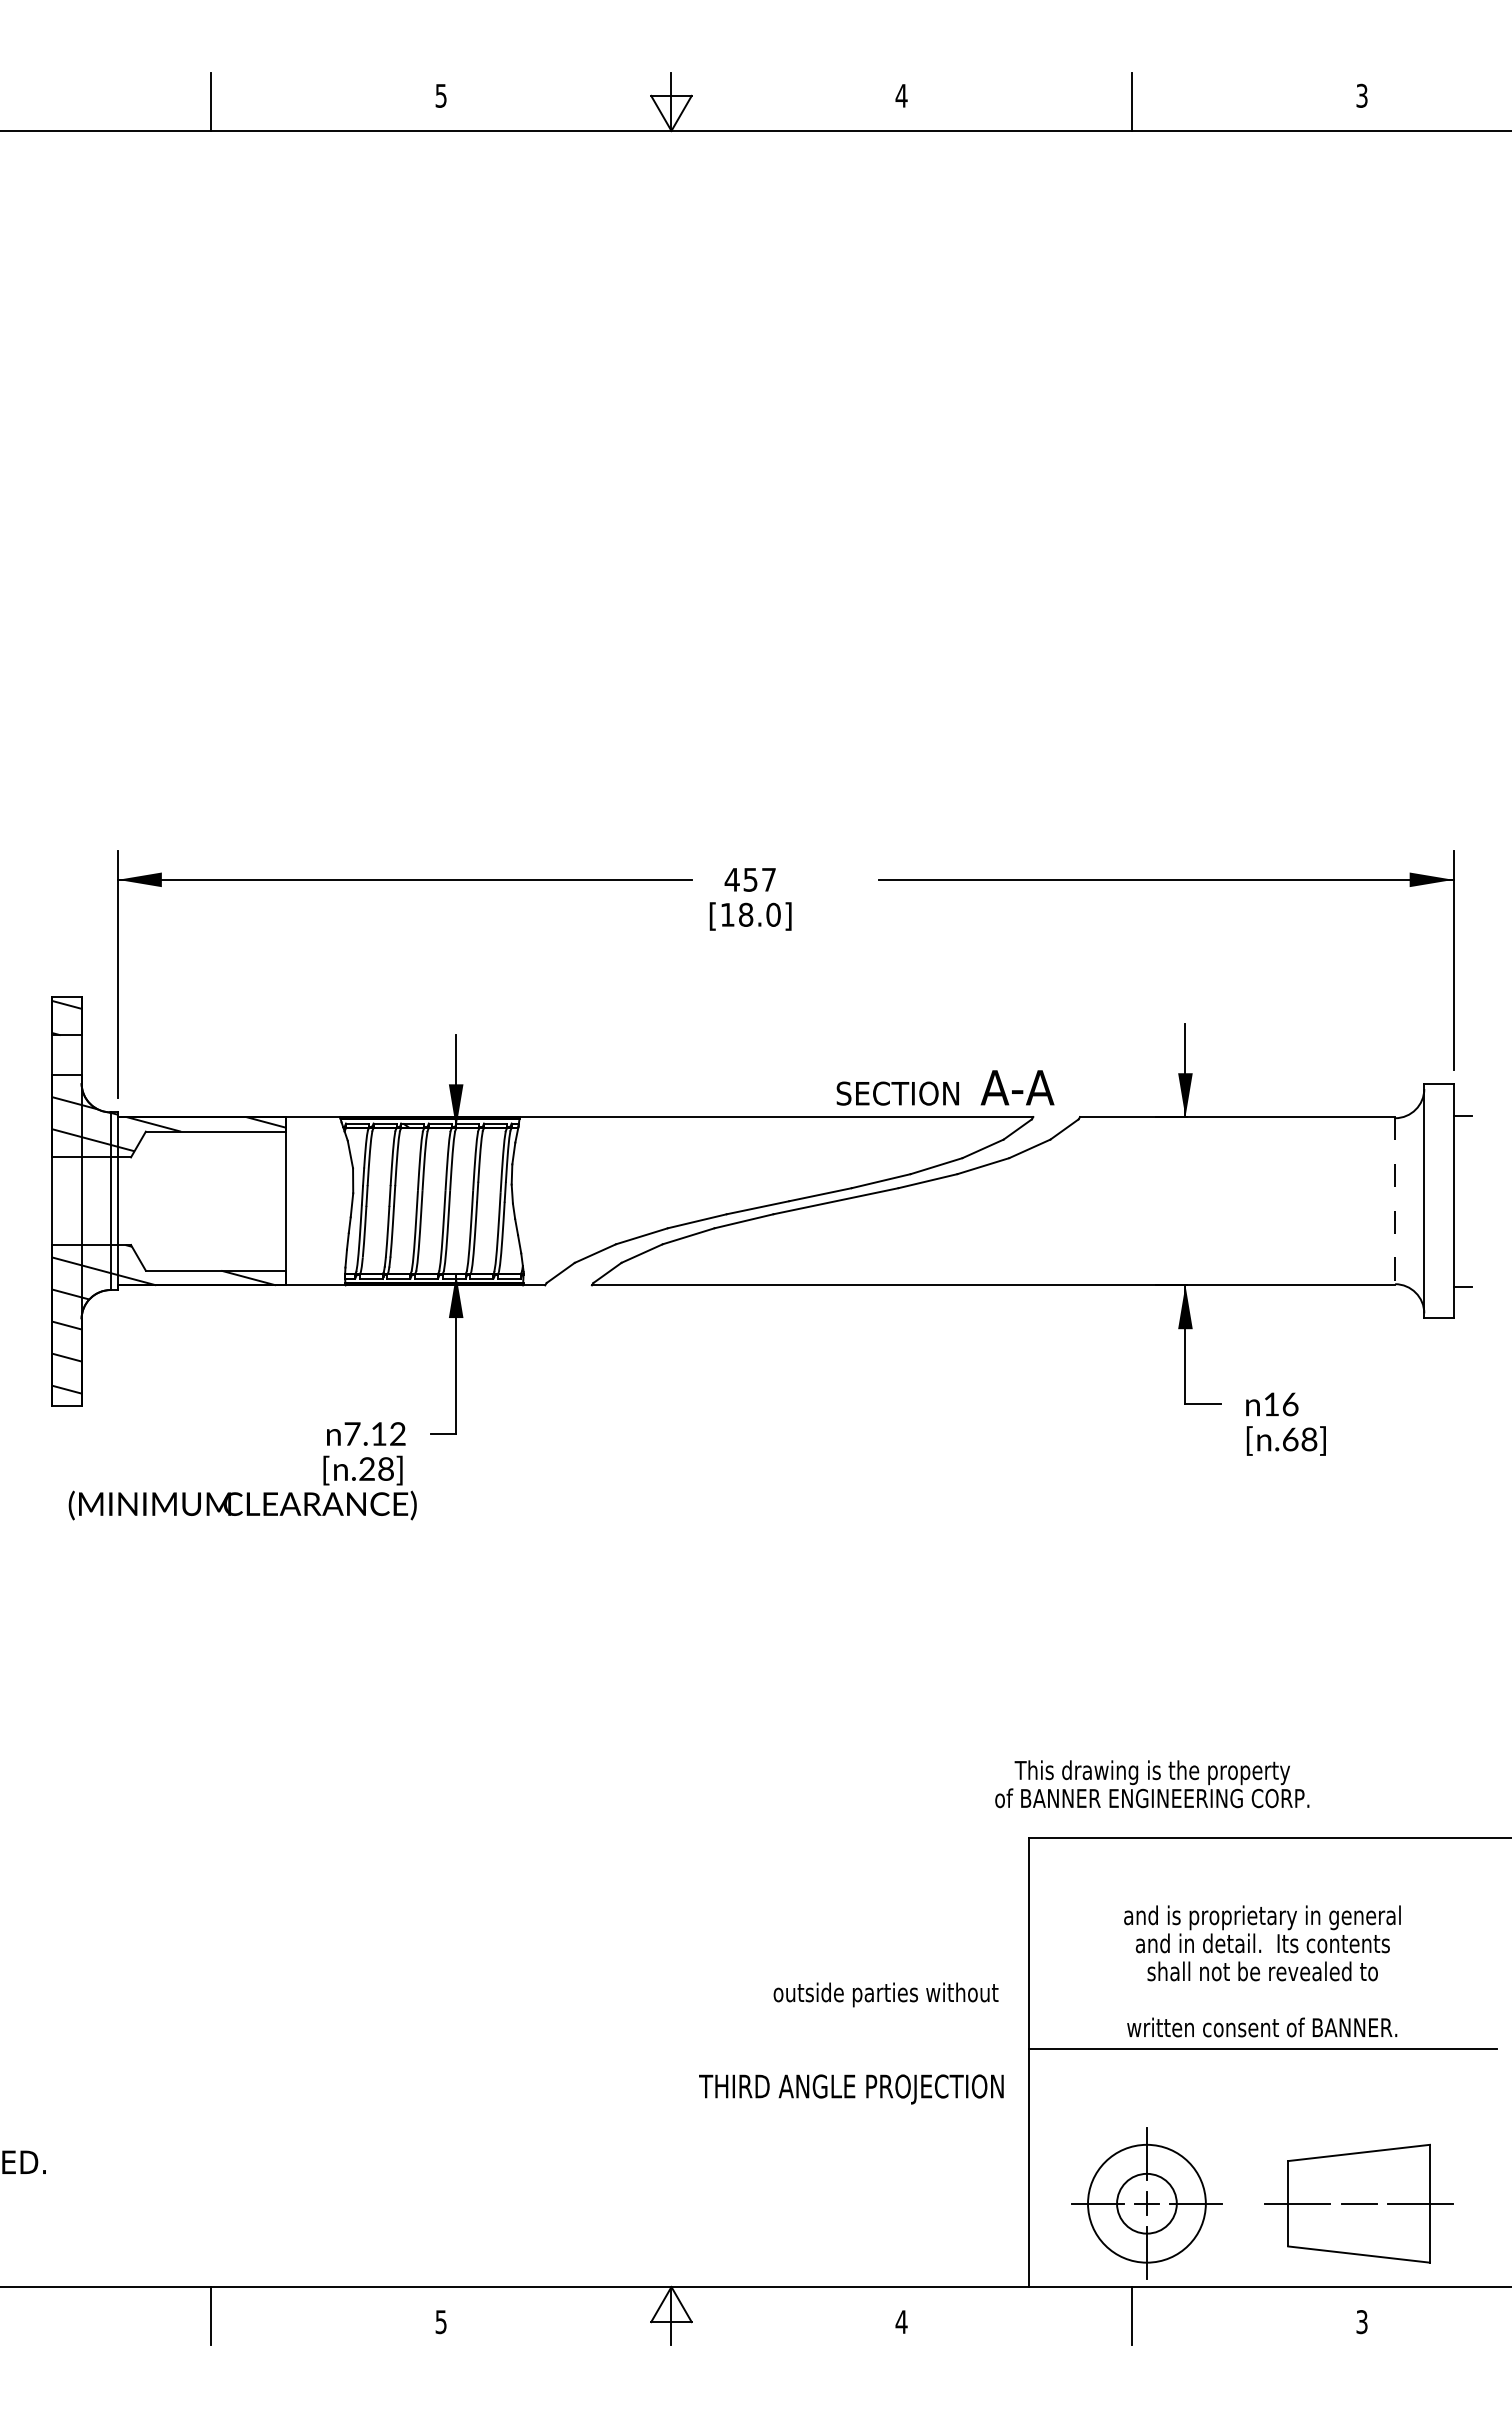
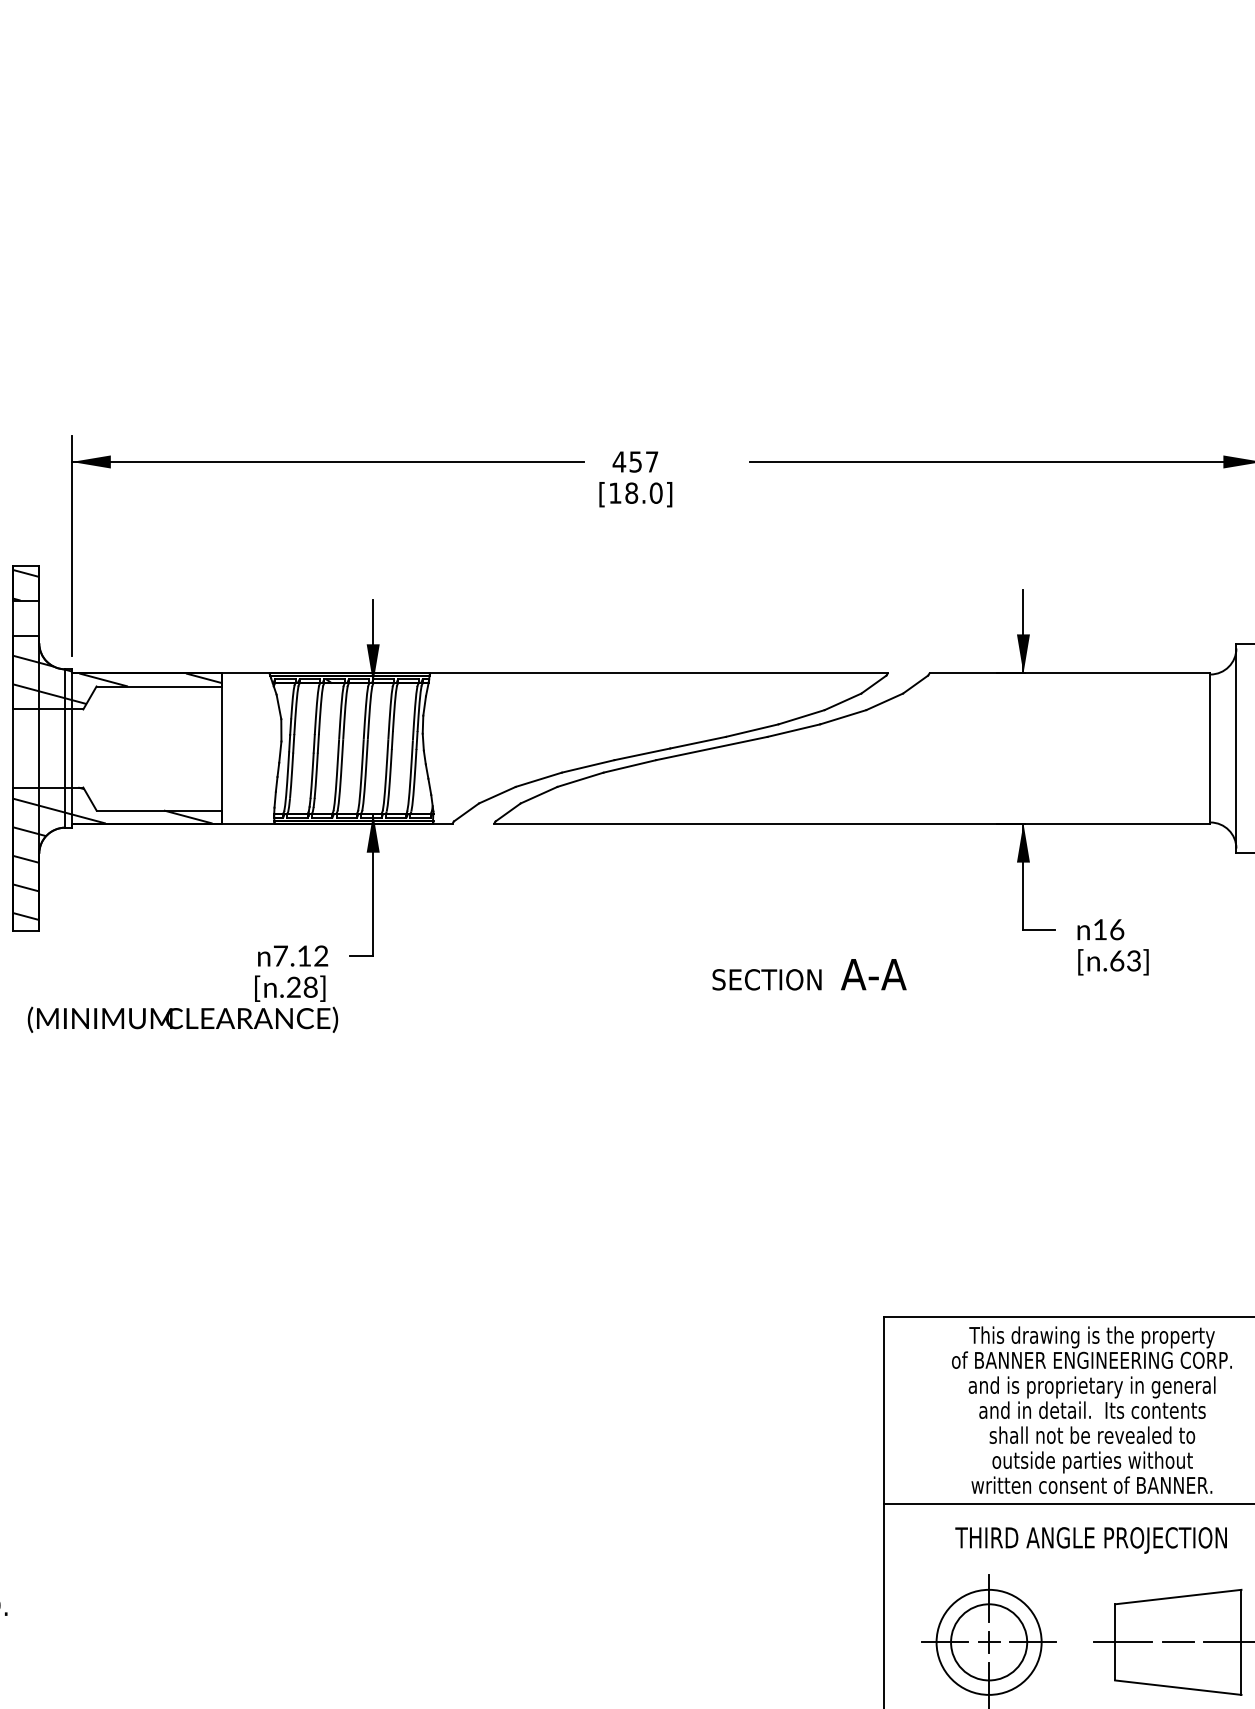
text: (945, 1087) -> (809, 974), moved
line: (1395, 1201) -> (1210, 748), dashed -> solid
text: (1309, 1439) -> (1134, 960), .68] -> .63]
text: (1152, 1784) -> (1092, 1347), moved
text: (885, 1994) -> (1092, 1462), moved
text: (851, 2089) -> (1091, 1540), moved
circle: (1146, 2203) -> (988, 1642), size x1.43

